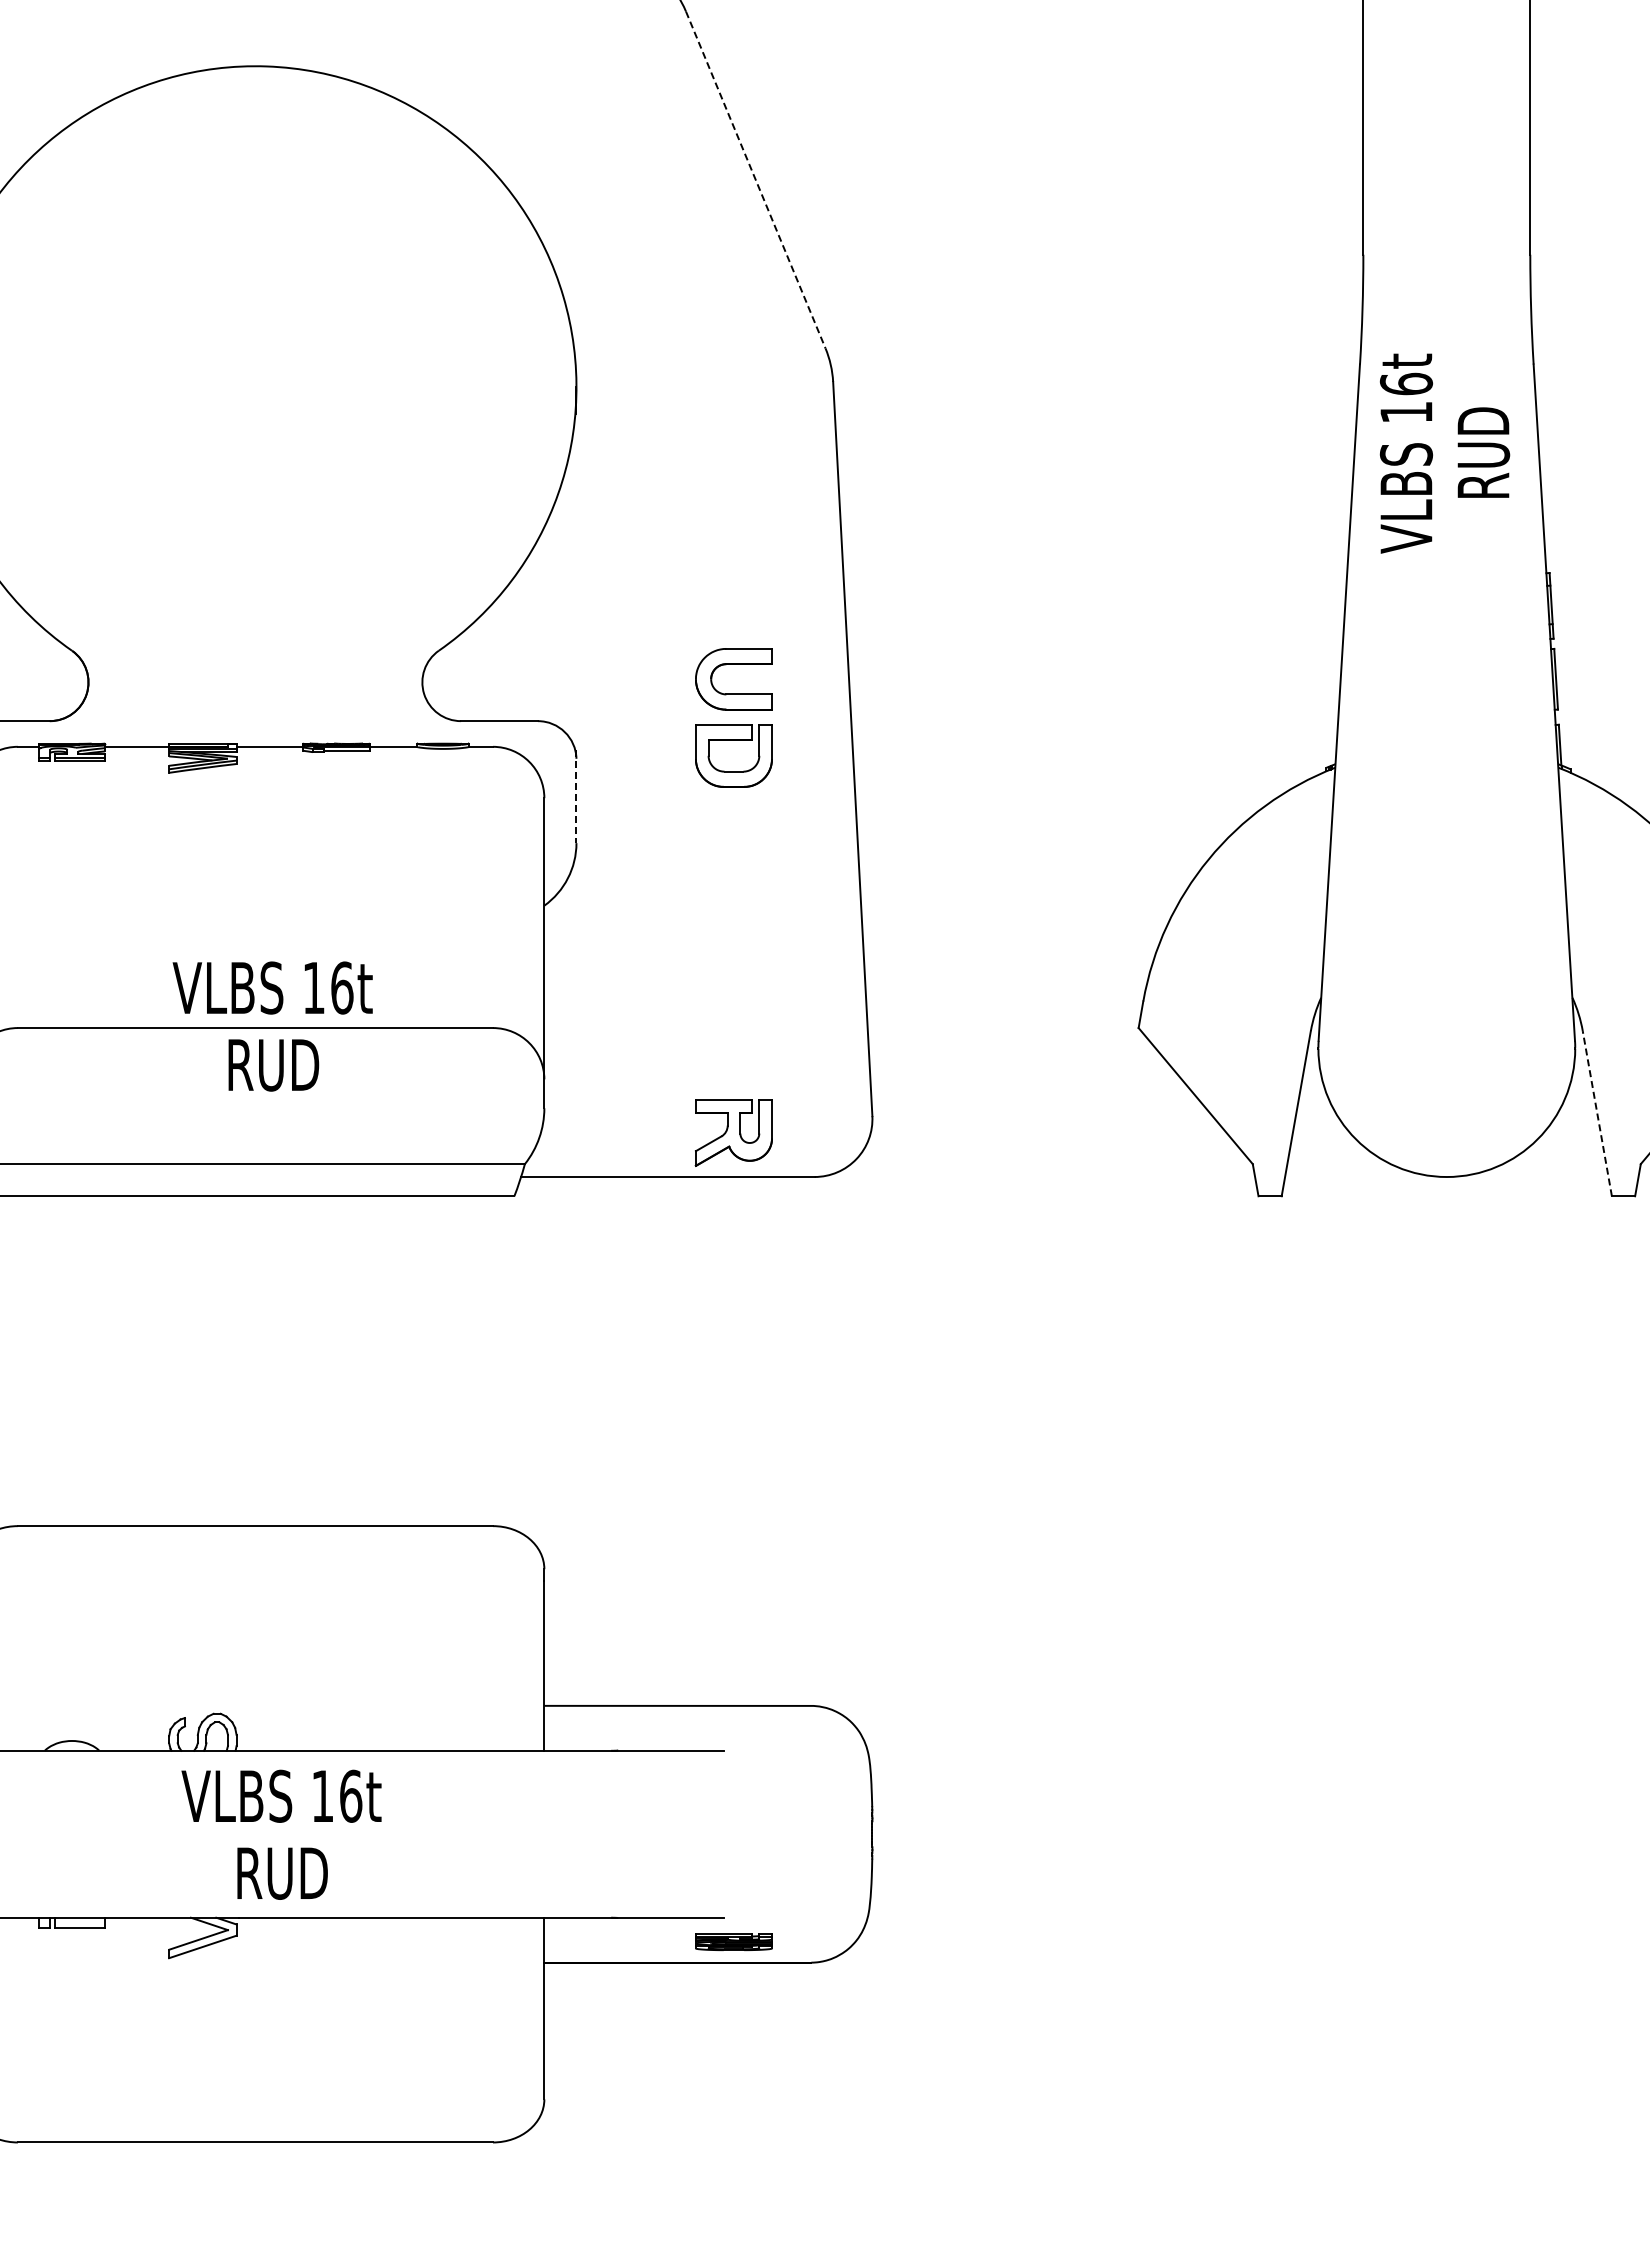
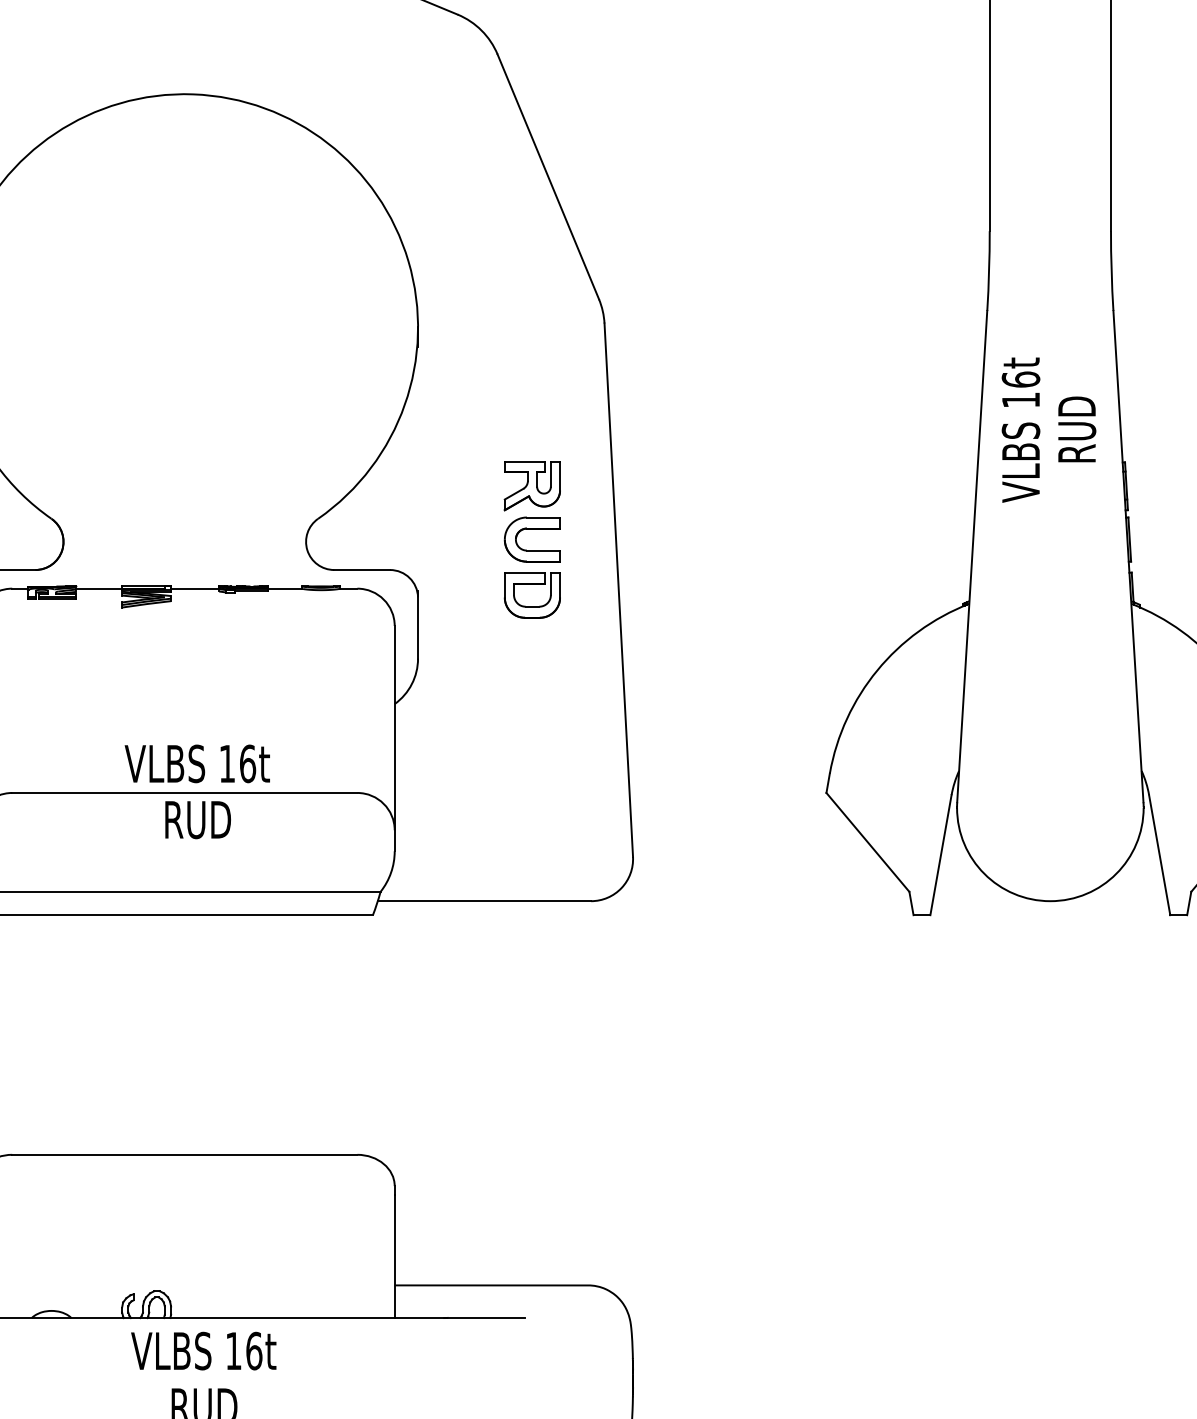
line: (755, 180) -> (548, 177), dashed -> solid
text: (1444, 453) -> (1048, 430), moved
line: (576, 797) -> (418, 625), dashed -> solid
line: (1597, 1113) -> (1159, 855), dashed -> solid
part: (733, 1132) -> (532, 485), moved

